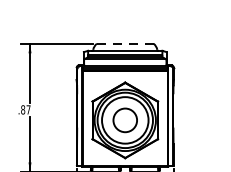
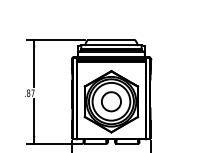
line: (125, 43) -> (111, 39), dashed -> solid

